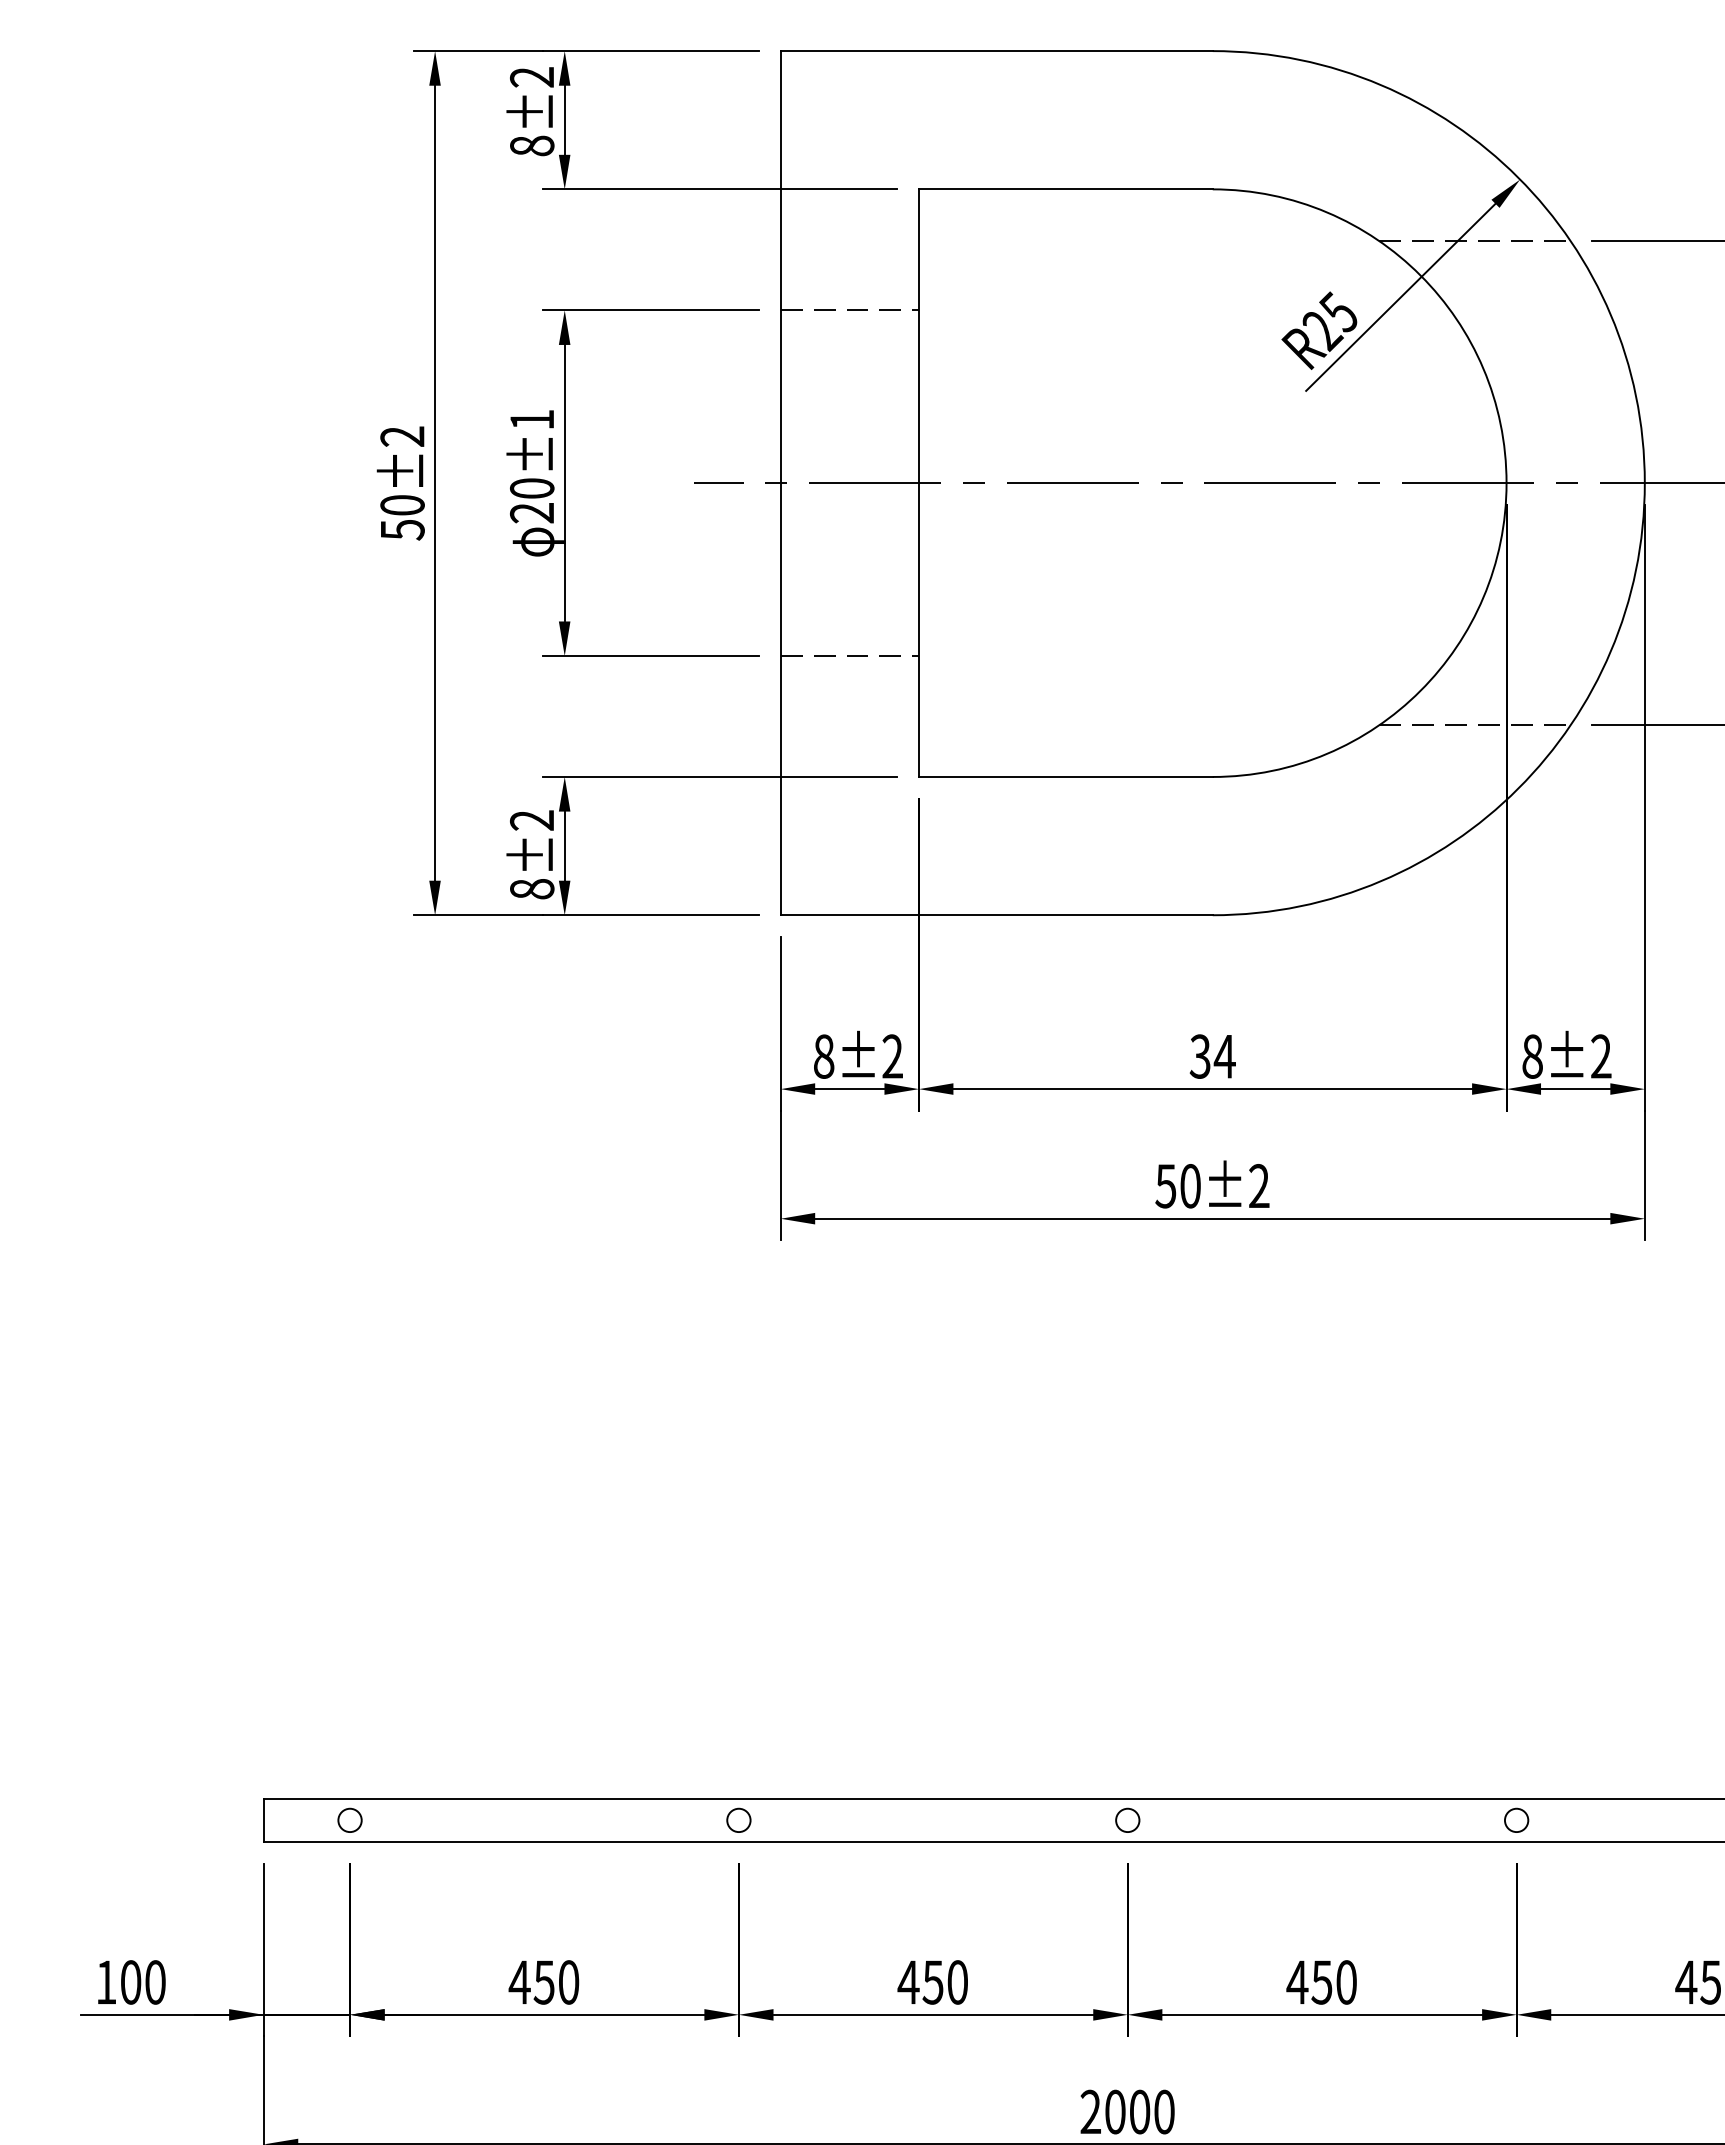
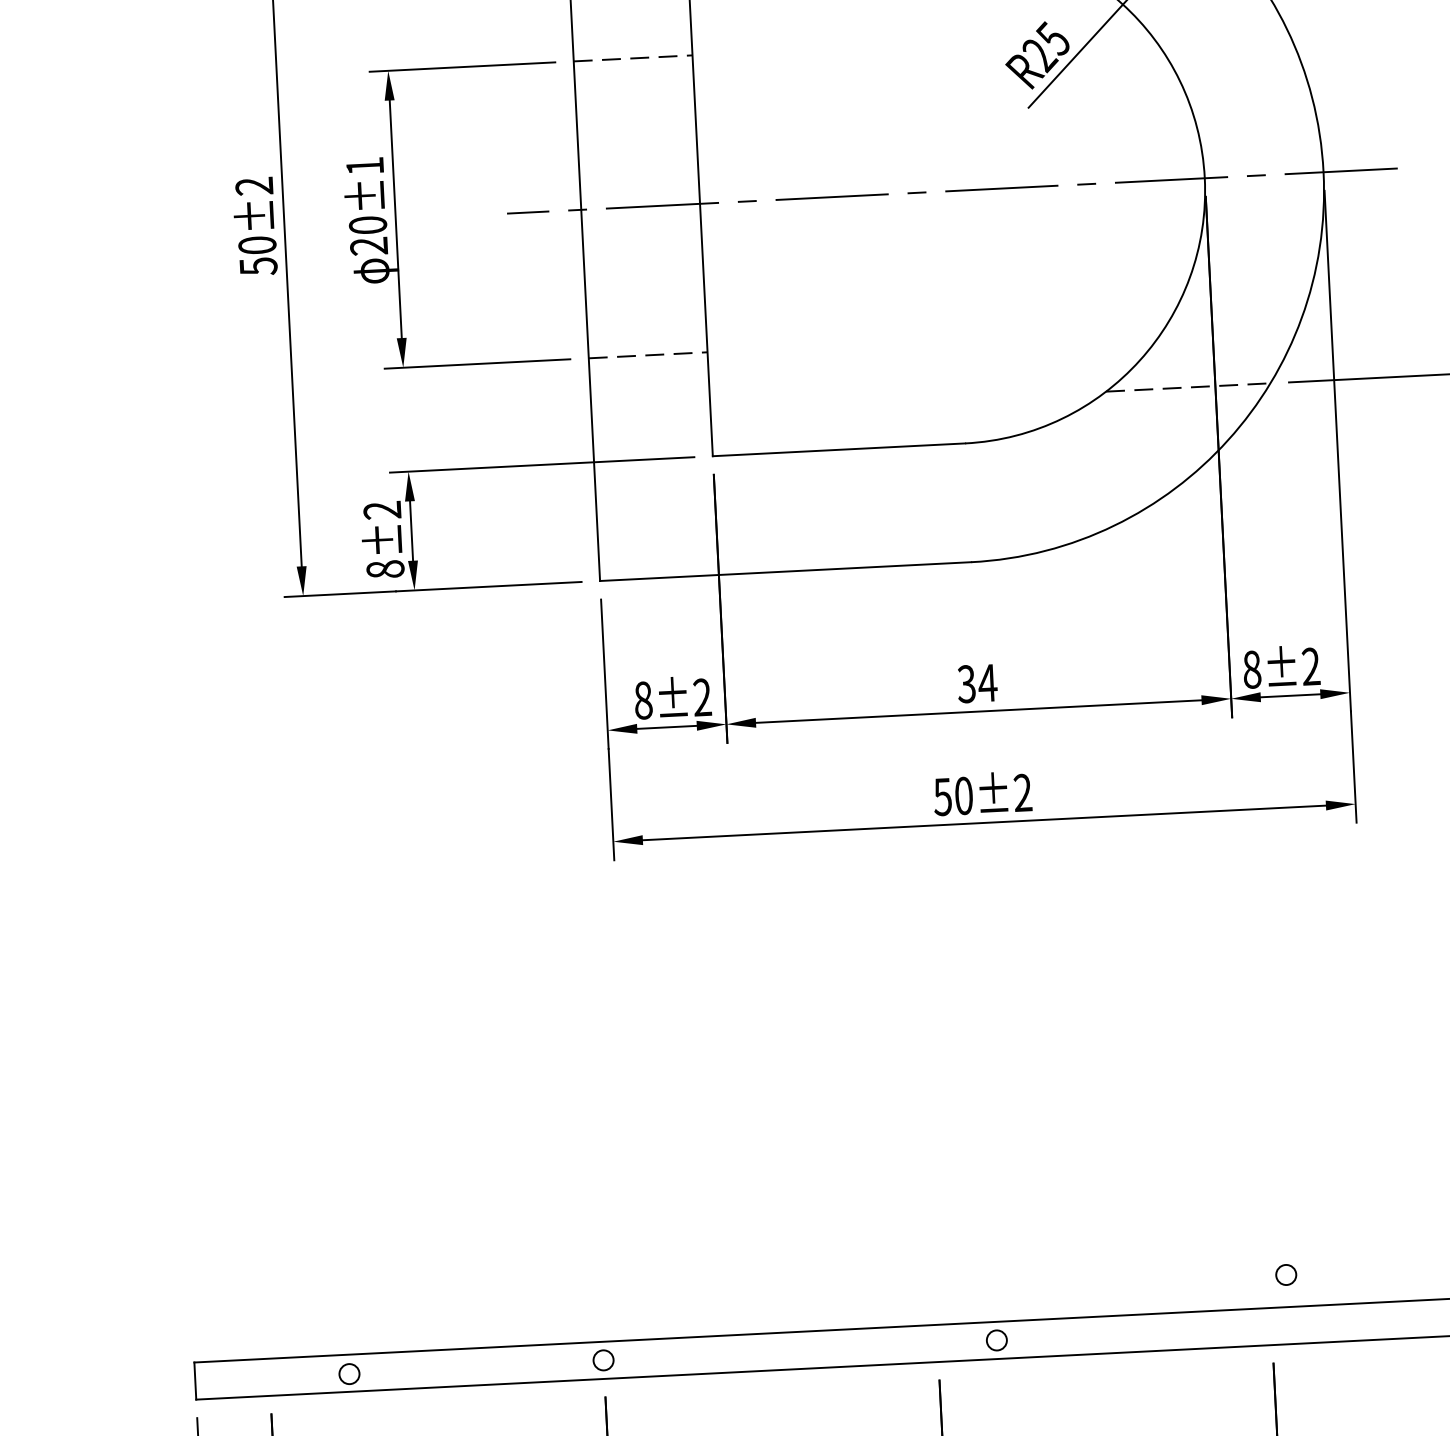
circle: (349, 1819) -> (348, 1373), moved
circle: (1127, 1819) -> (996, 1339), moved
circle: (1516, 1819) -> (1286, 1274), moved

